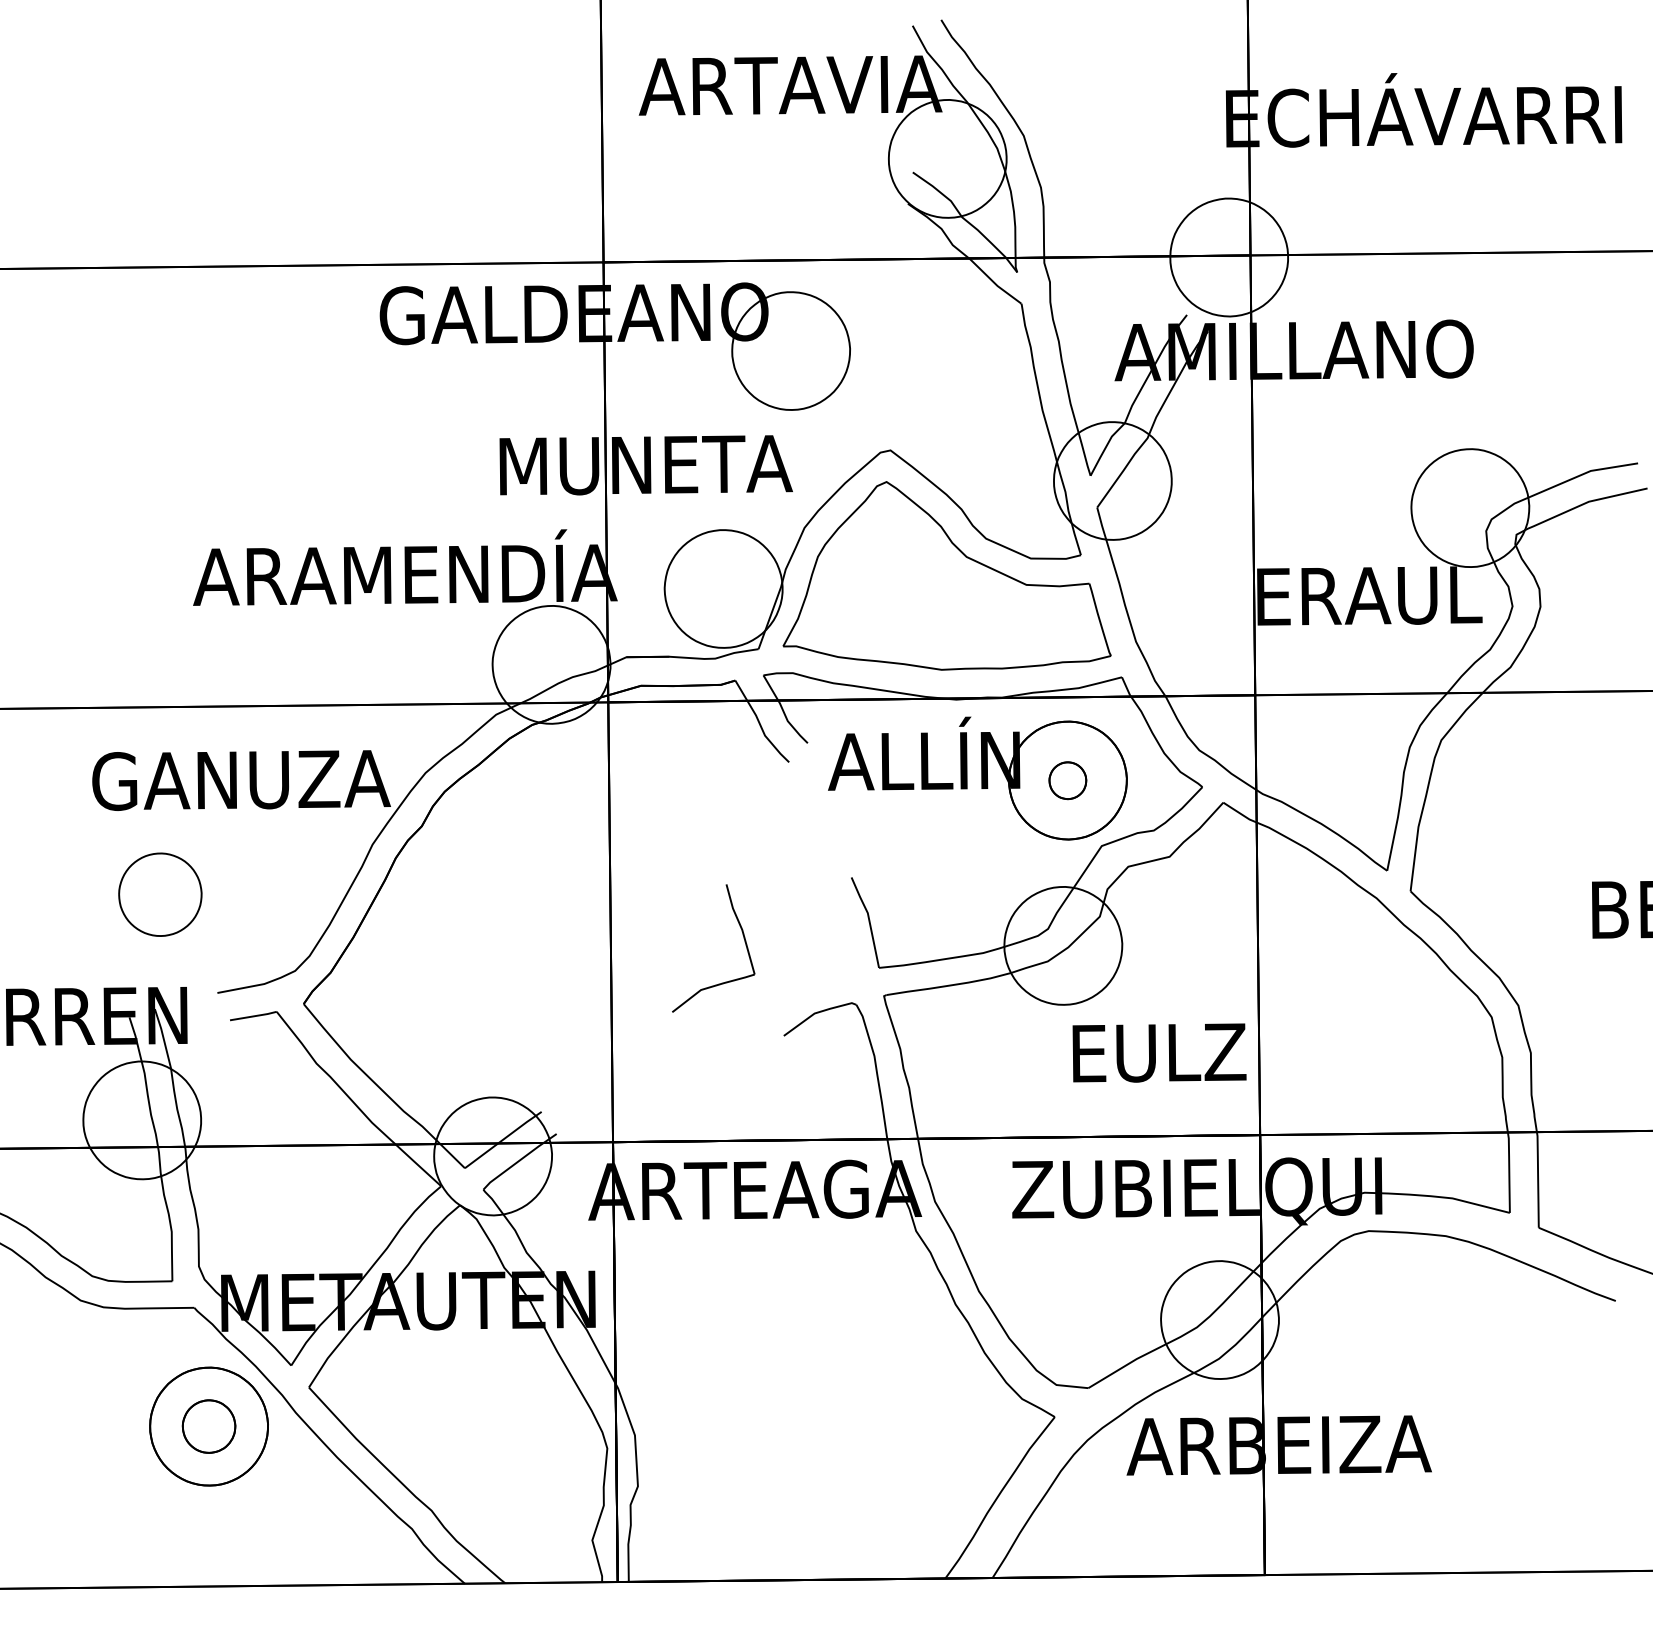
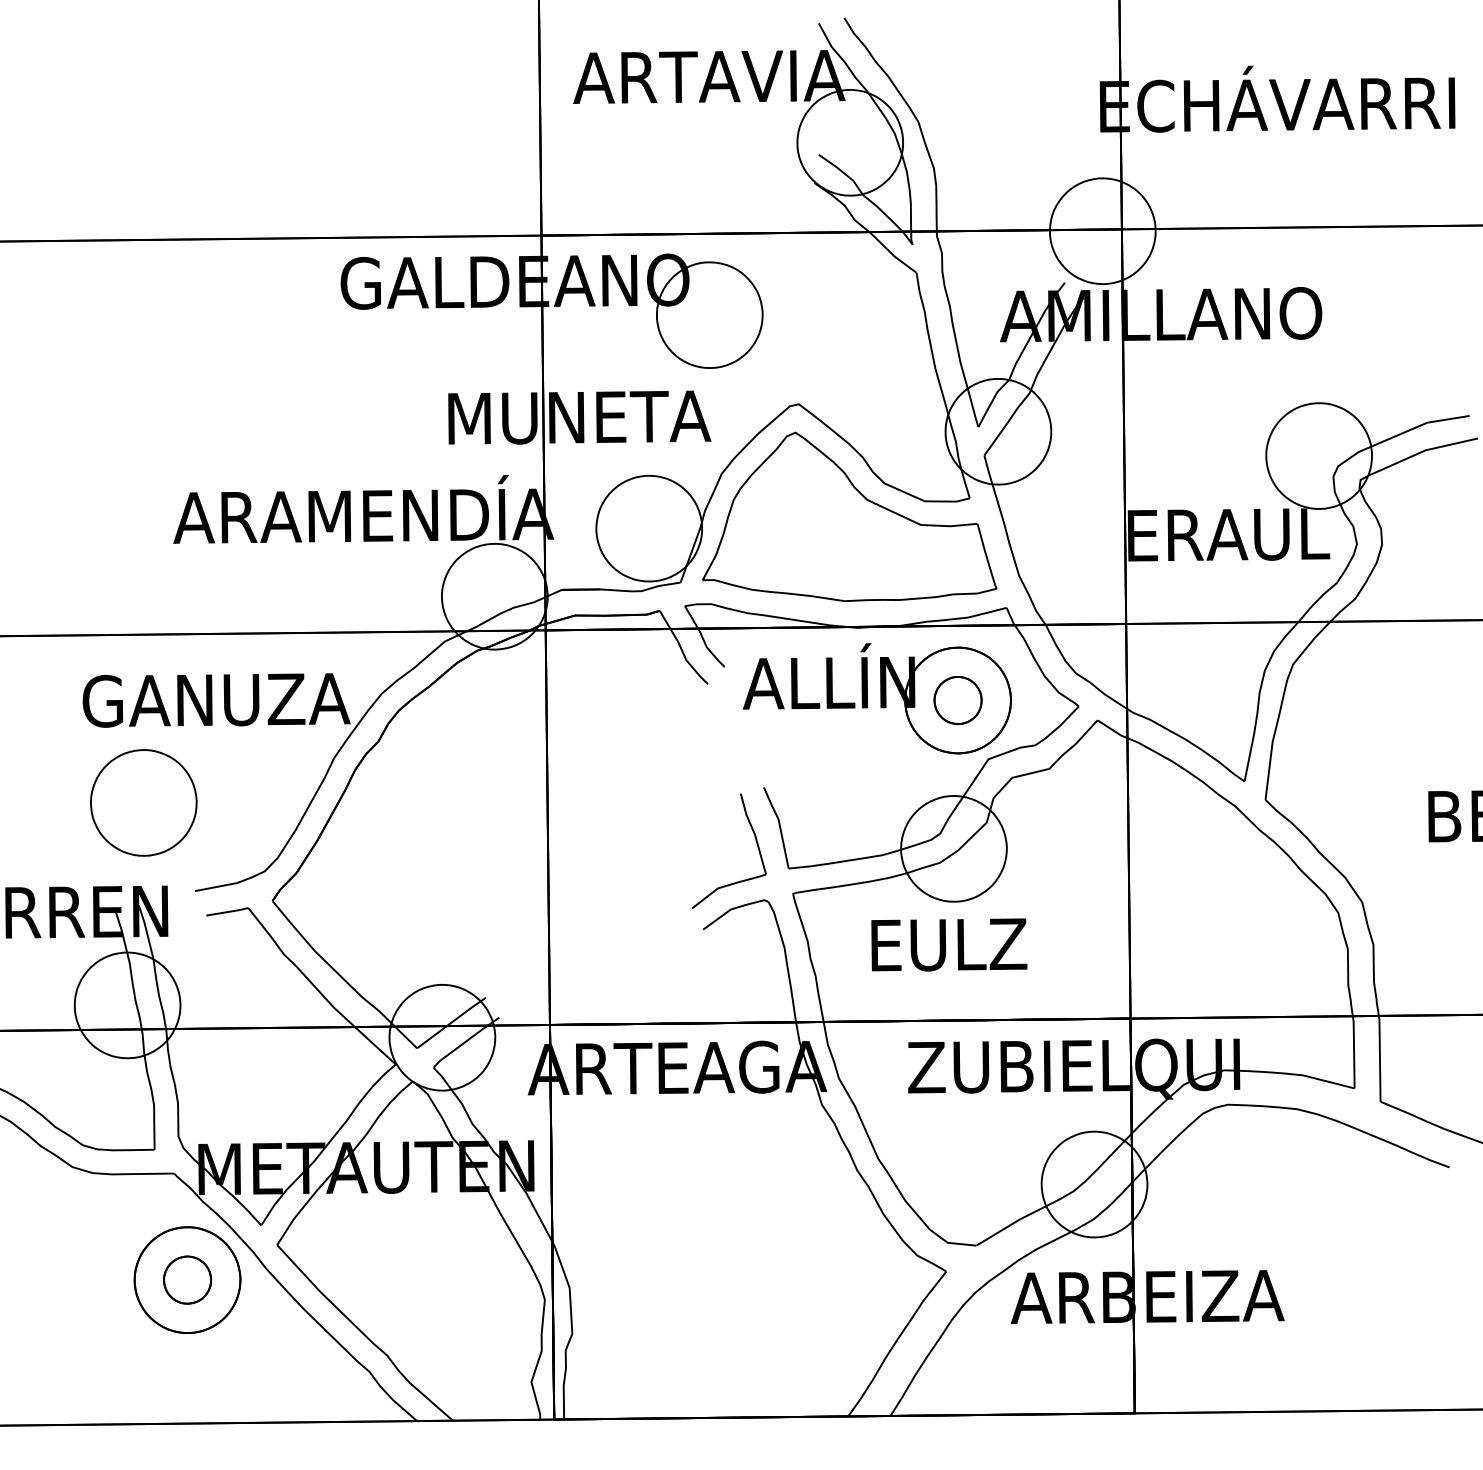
part: (1067, 780) -> (957, 700), size x1.43
part: (159, 894) -> (143, 802), size x1.43
part: (744, 941) -> (756, 844), moved
text: (1159, 1052) -> (949, 944), moved

